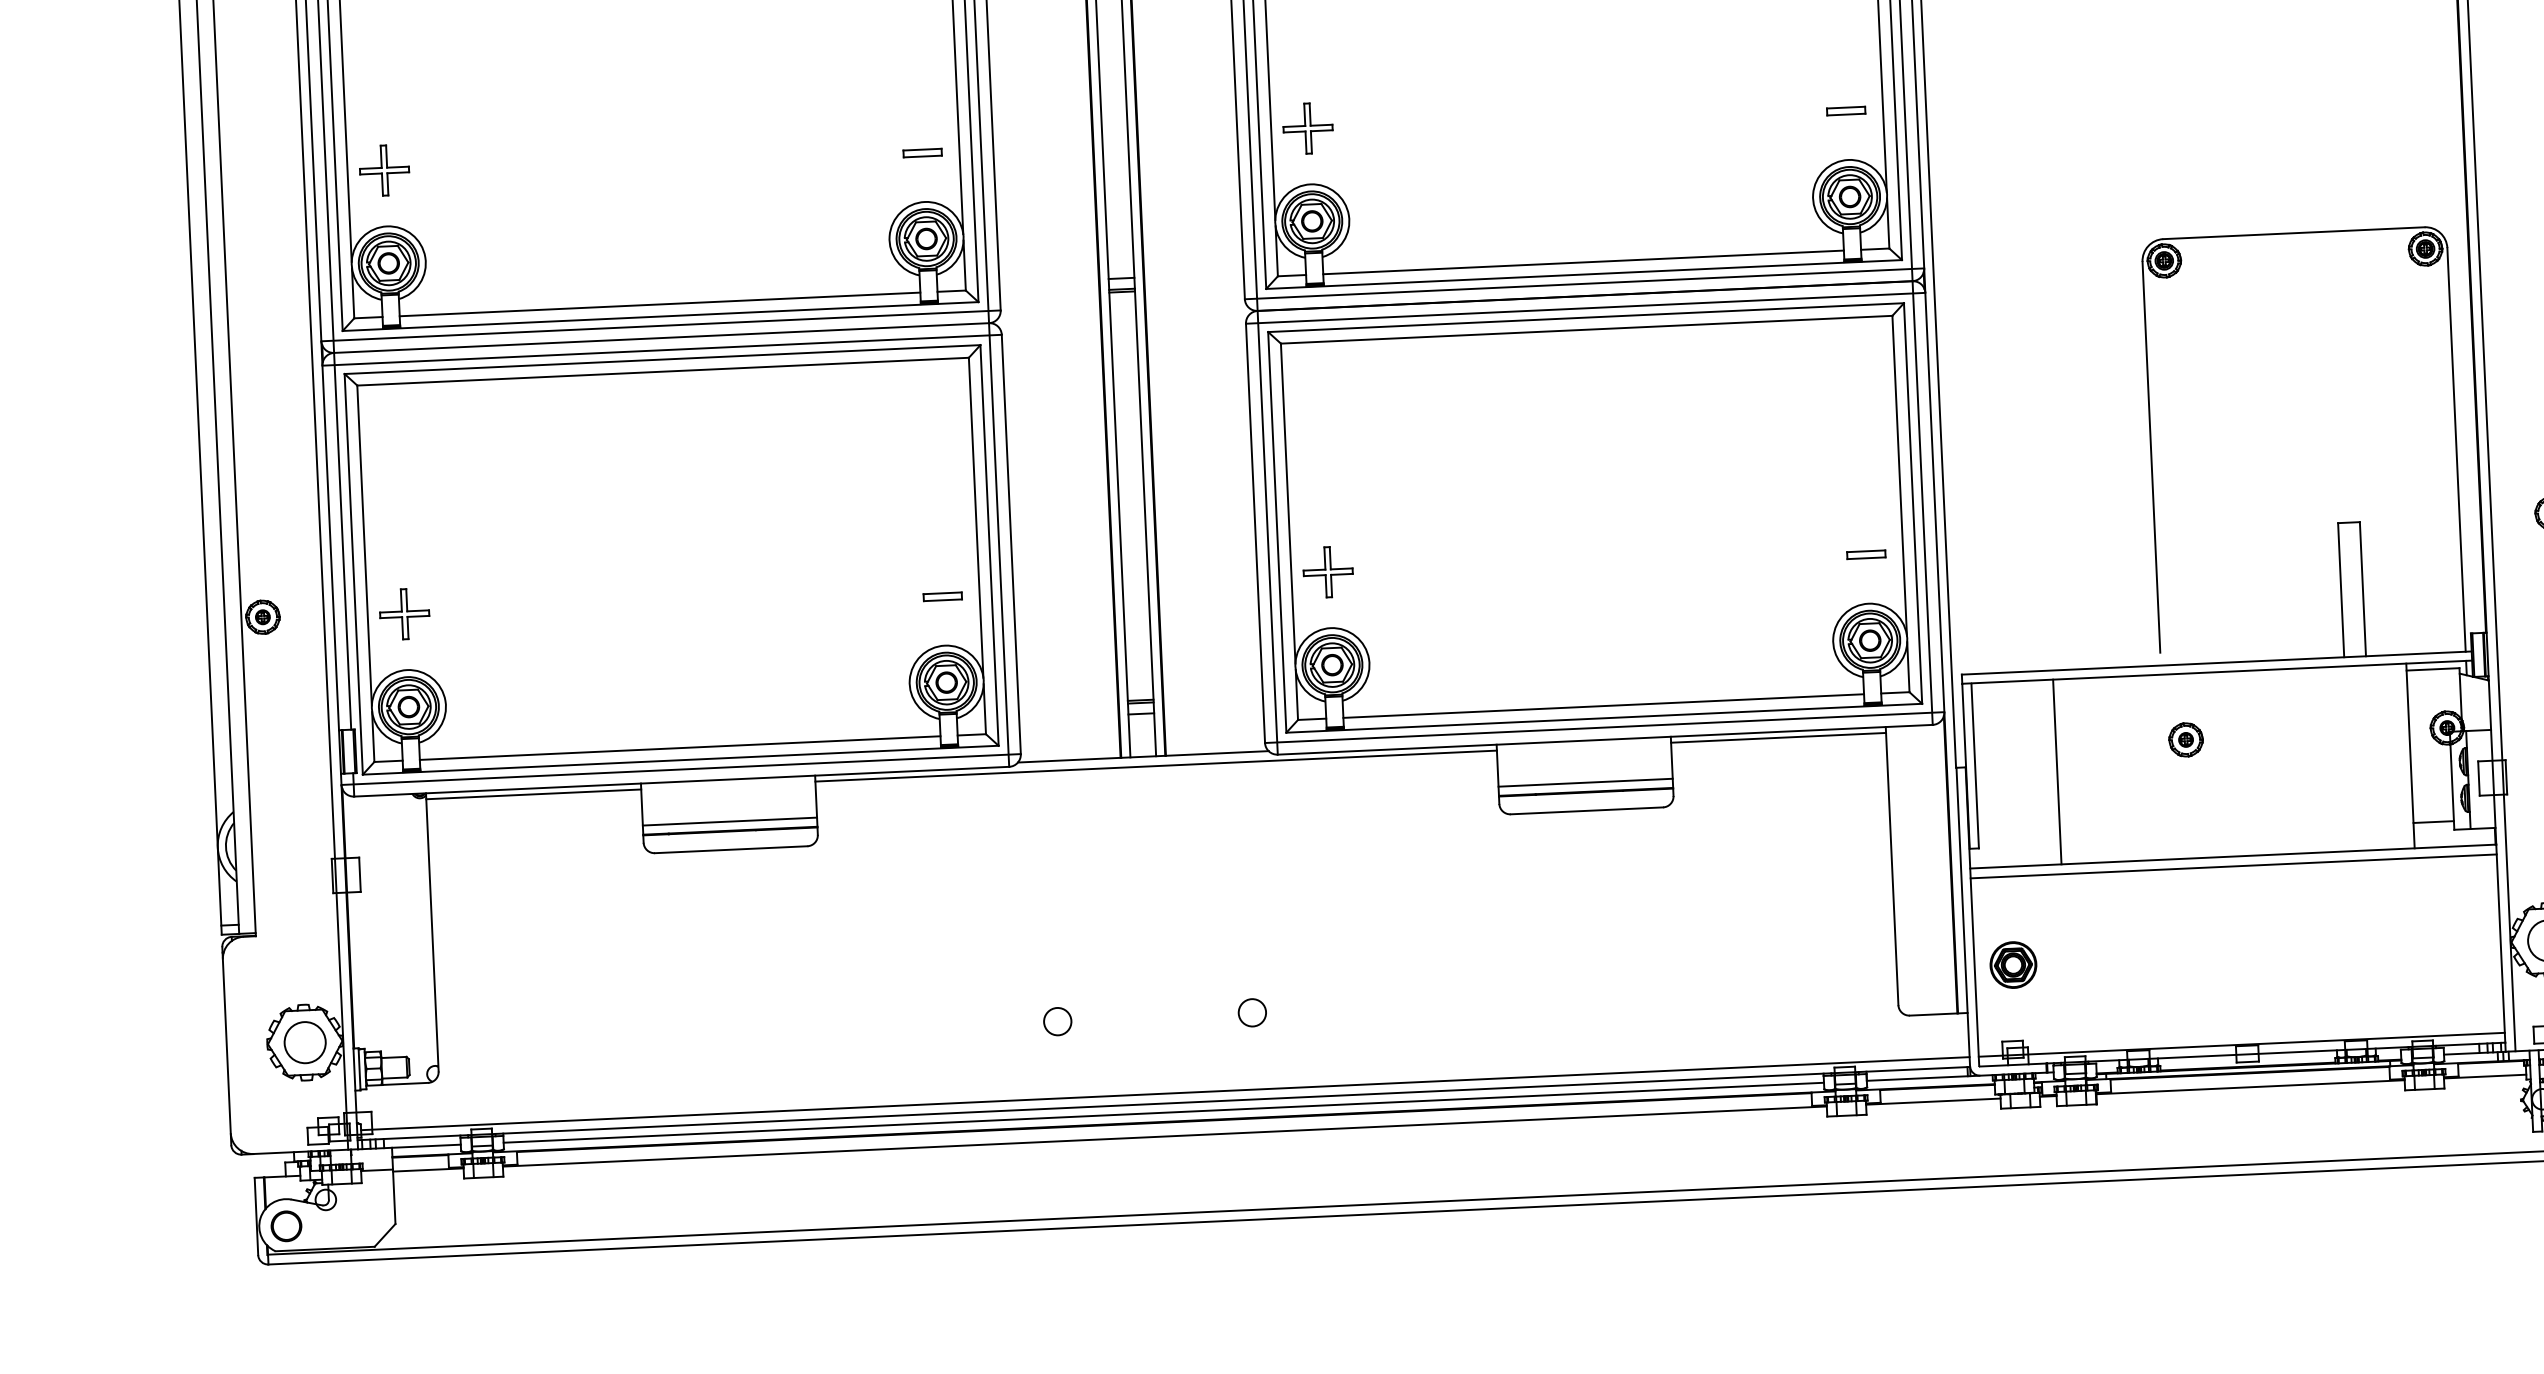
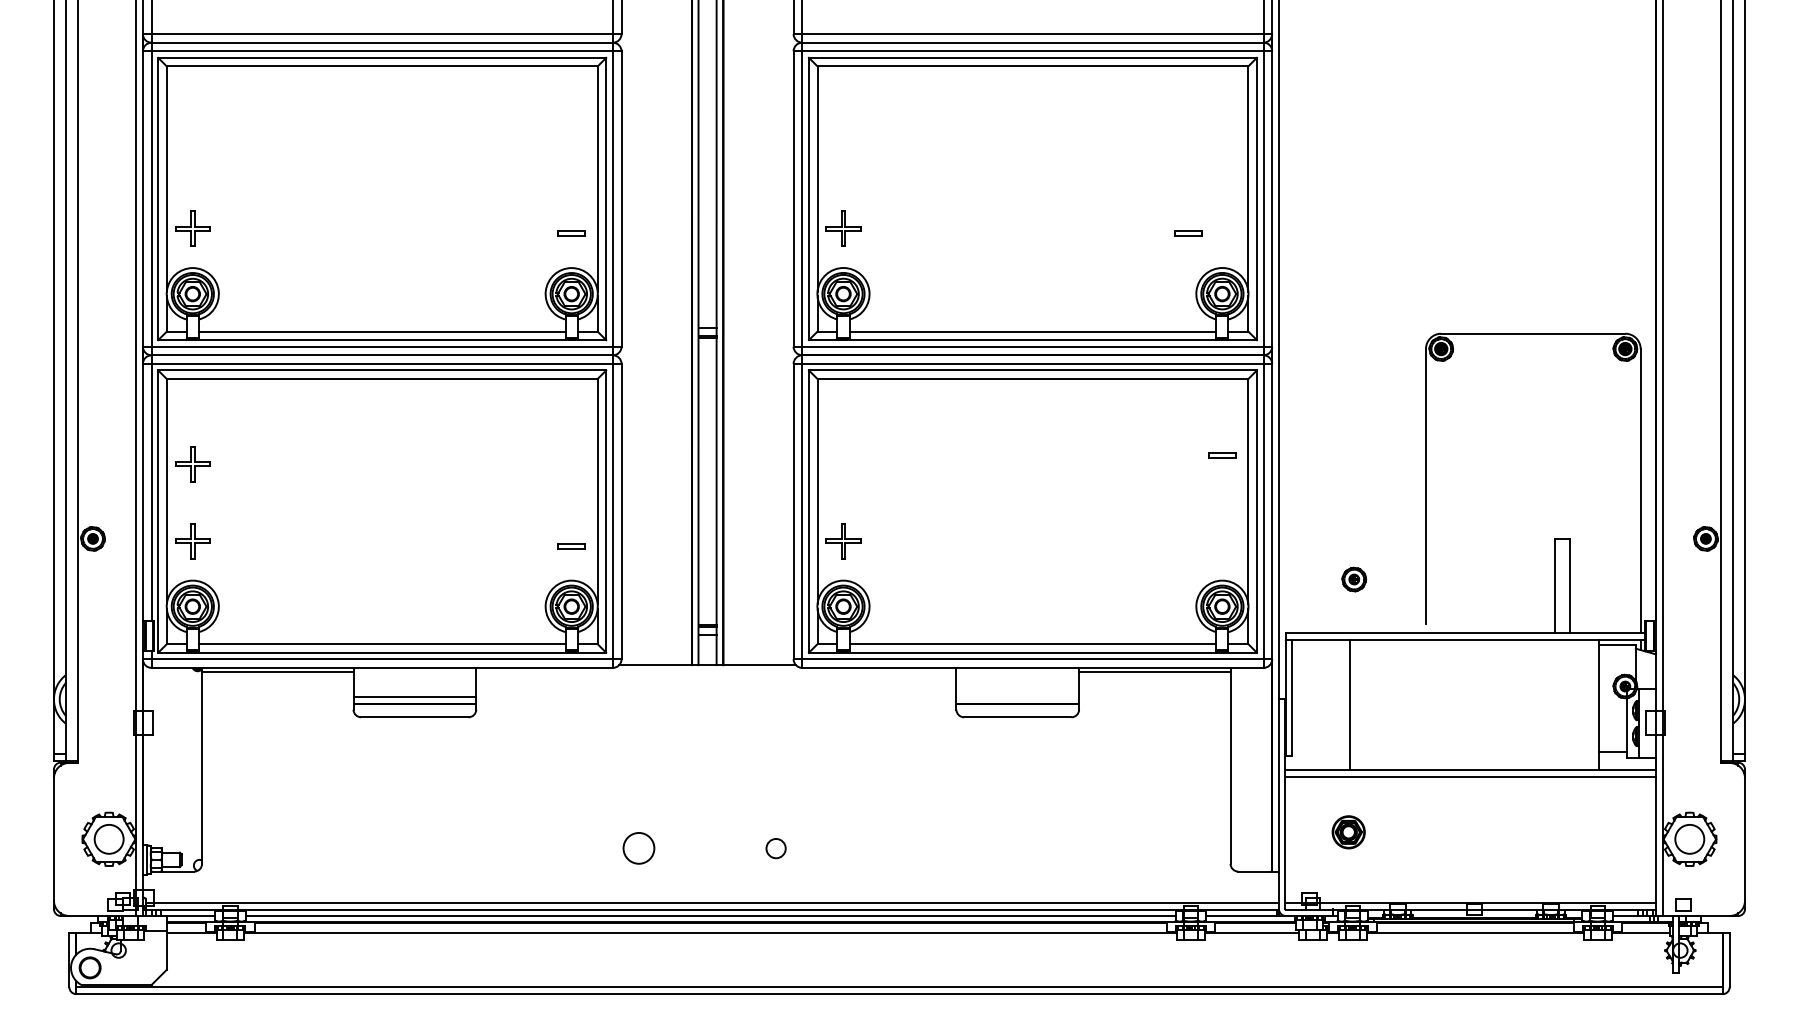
part: (1846, 111) -> (1188, 233), moved
part: (399, 505) -> (192, 464), added
part: (1866, 555) -> (1222, 455), moved
part: (2186, 739) -> (1354, 579), moved
line: (1156, 766) -> (716, 672), removed
line: (1585, 782) -> (1017, 697), removed
part: (2013, 965) -> (1348, 832), moved
circle: (1057, 1021) -> (638, 848), size x1.6

